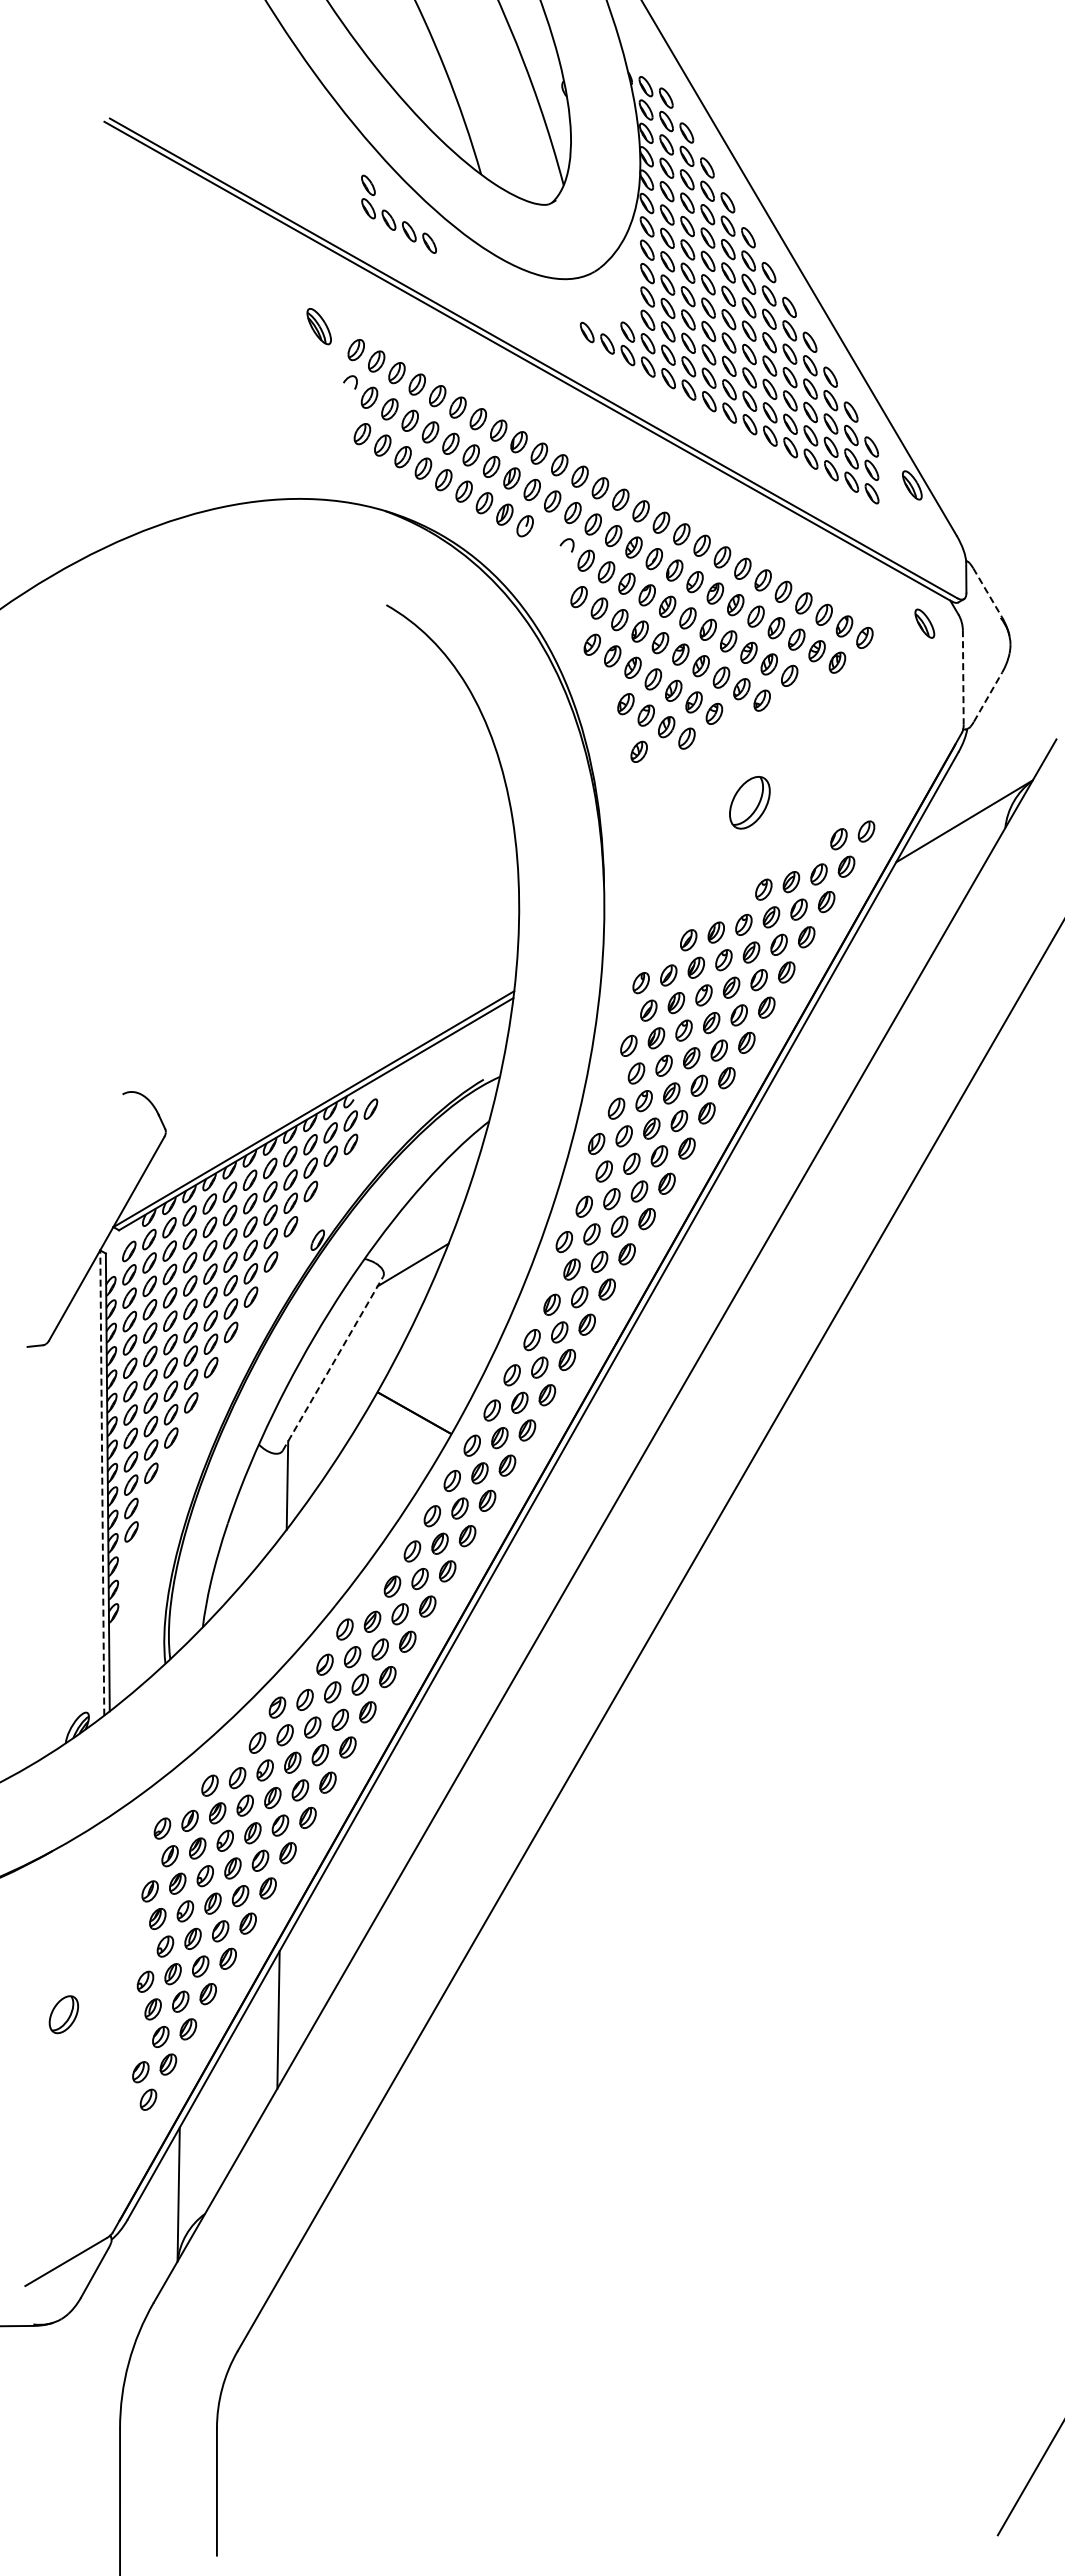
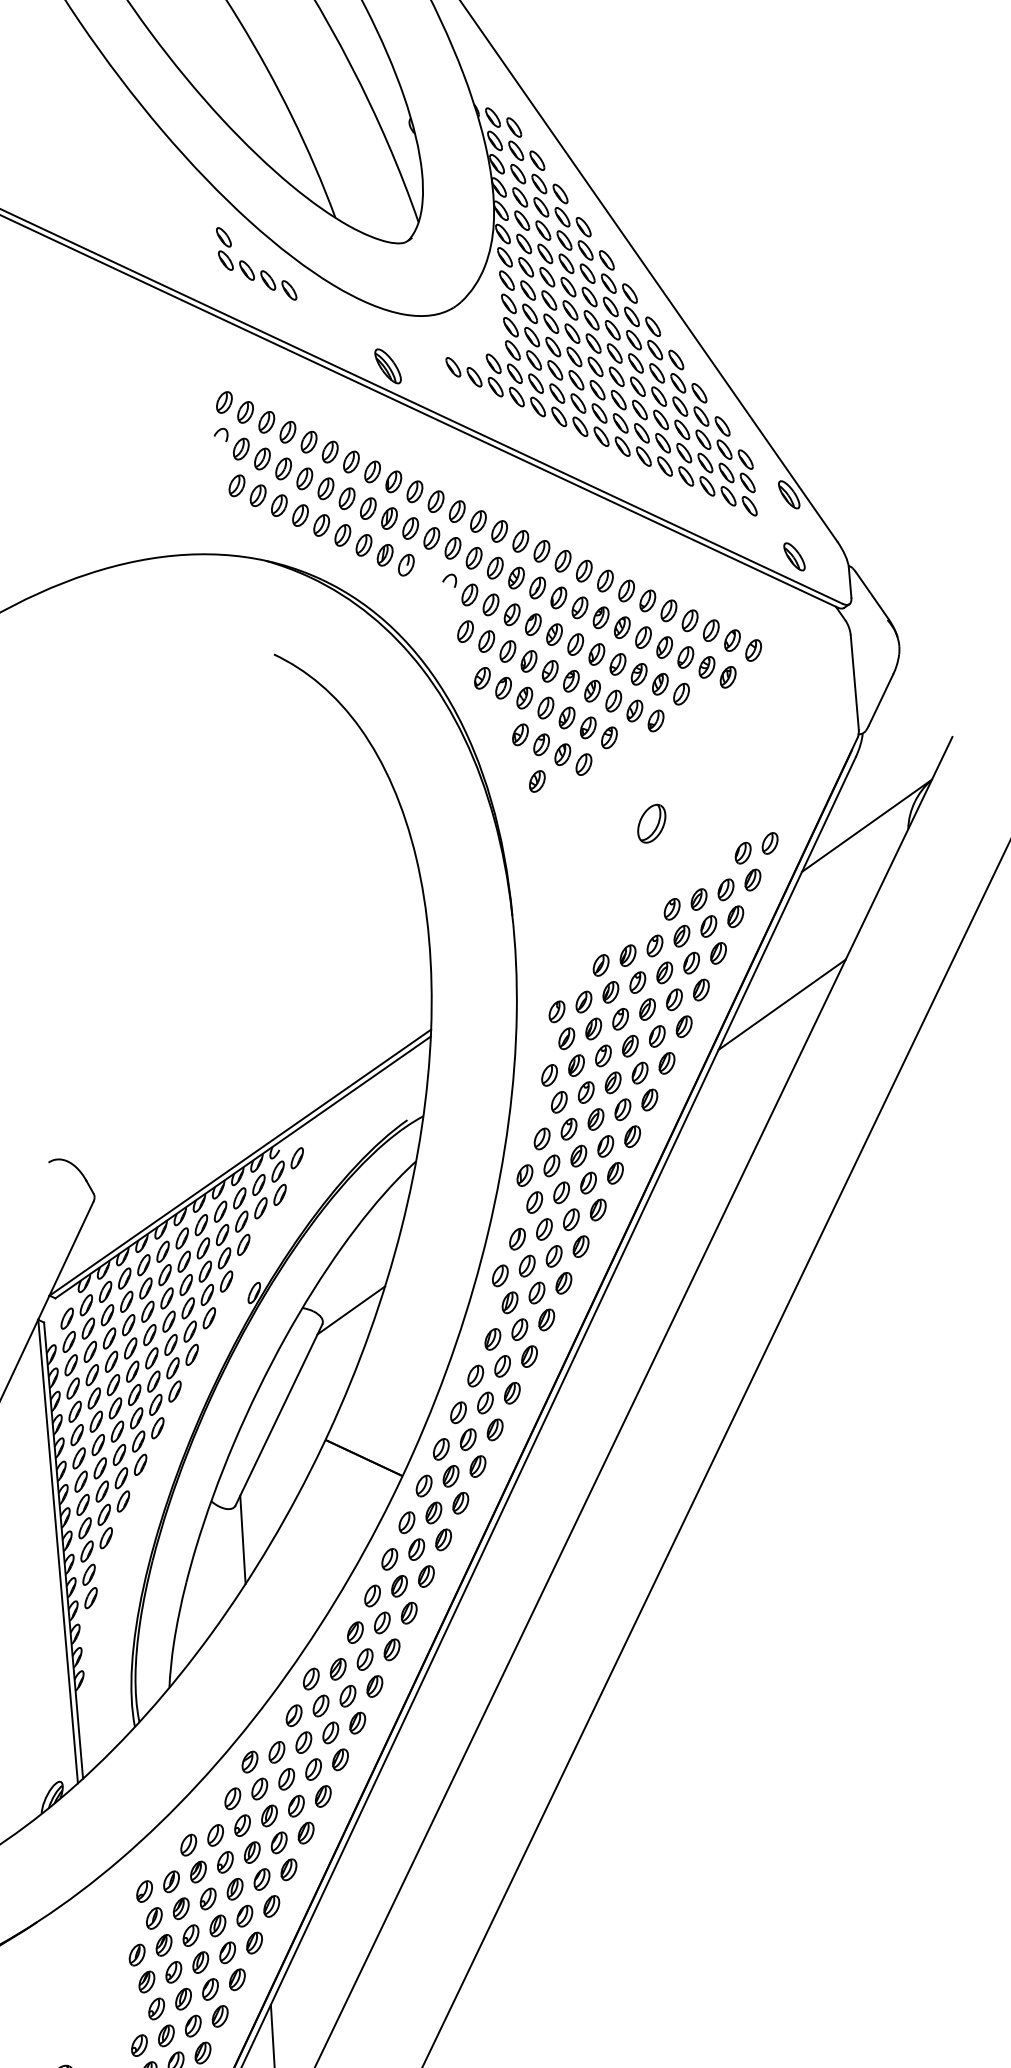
part: (318, 326) -> (387, 366), moved
line: (987, 593) -> (872, 596), dashed -> solid
part: (924, 623) -> (794, 556), moved
line: (963, 677) -> (854, 682), dashed -> solid
line: (988, 696) -> (881, 699), dashed -> solid
part: (750, 802) -> (652, 823), size x0.71
line: (866, 993) -> (782, 1004), added
line: (333, 1363) -> (279, 1414), dashed -> solid
line: (102, 1483) -> (58, 1552), dashed -> solid

